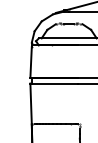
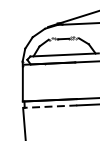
line: (54, 83) -> (50, 106), solid -> dashed

